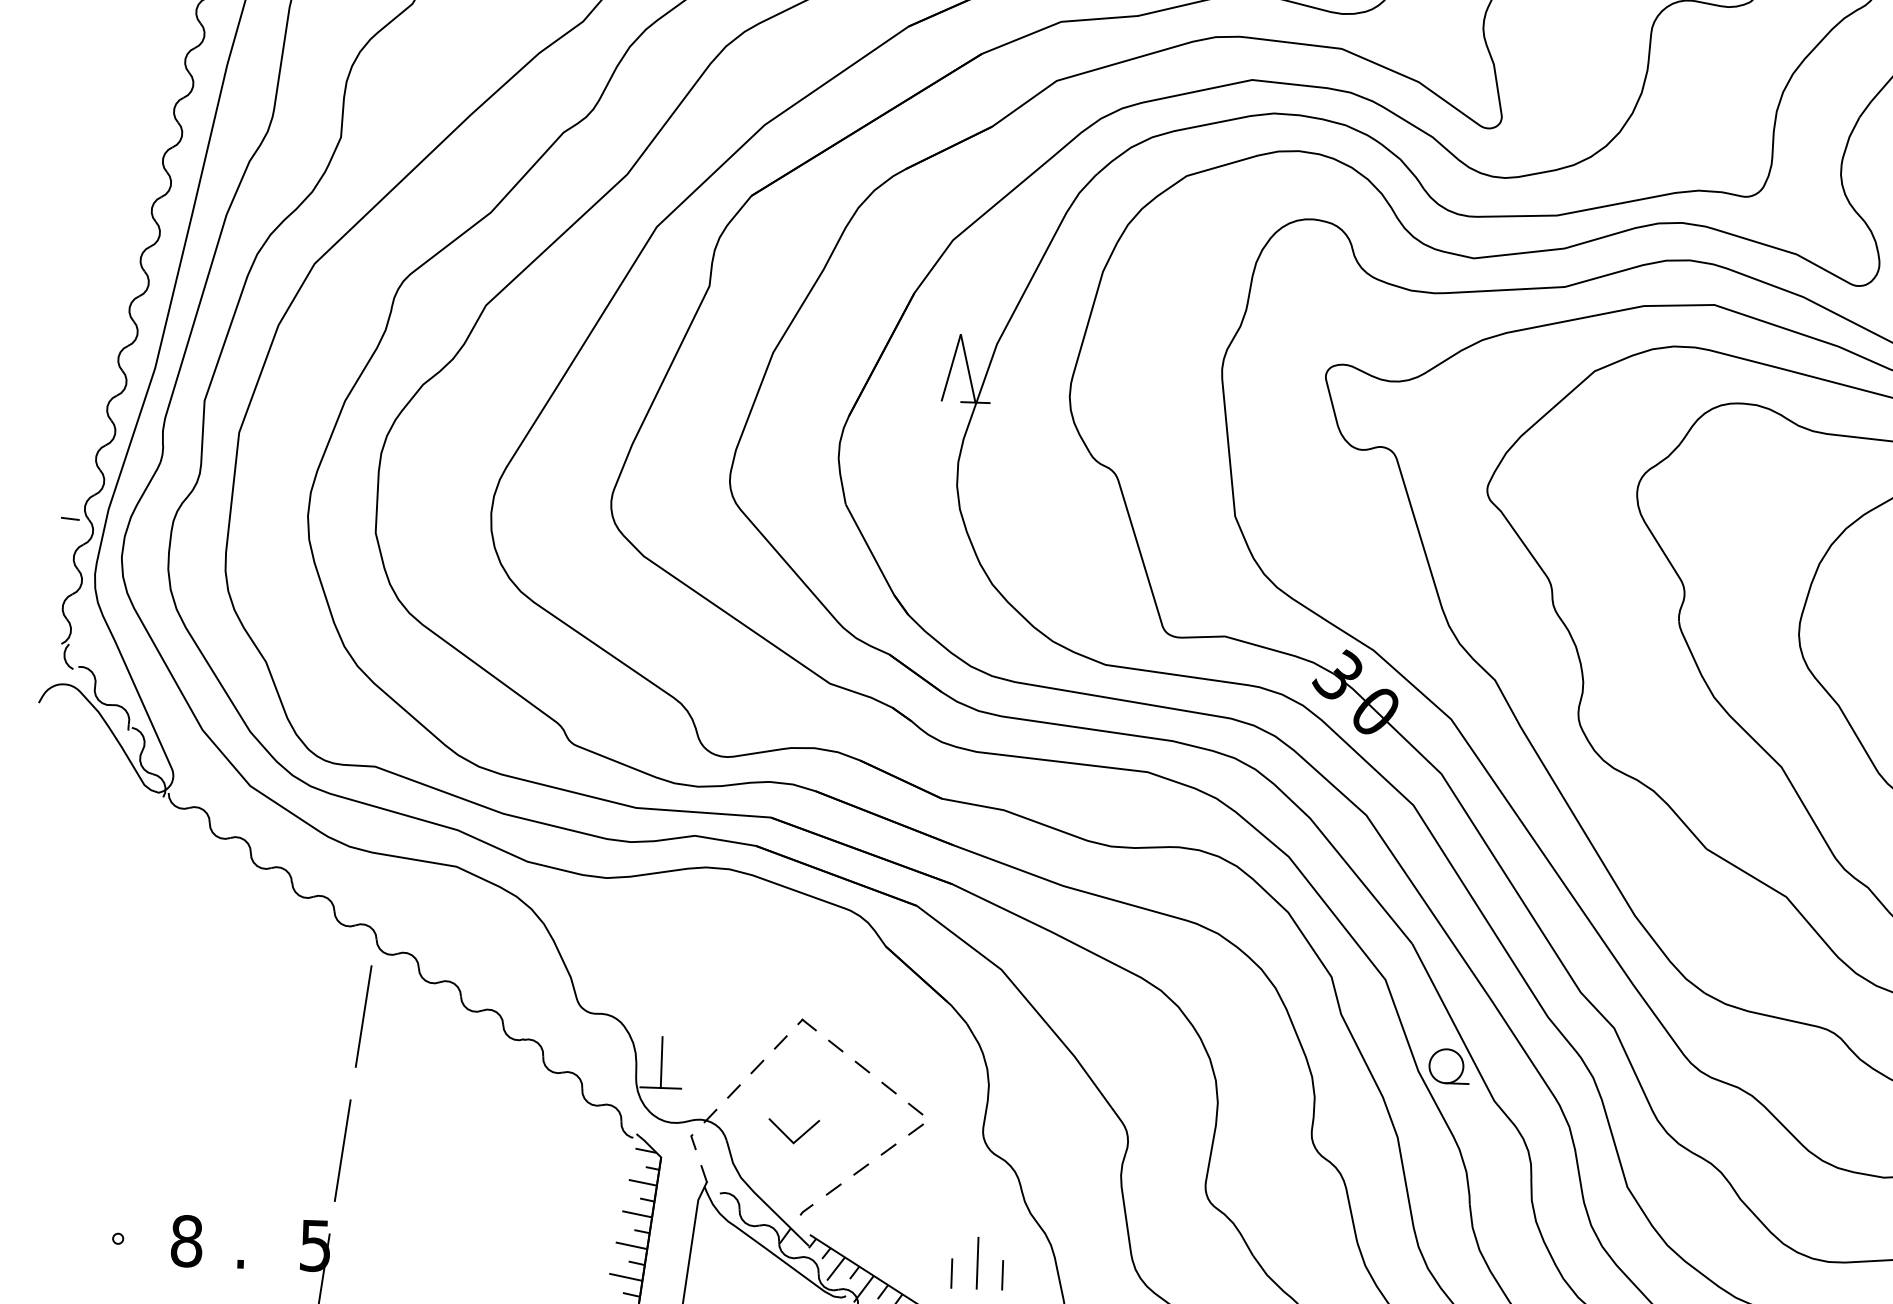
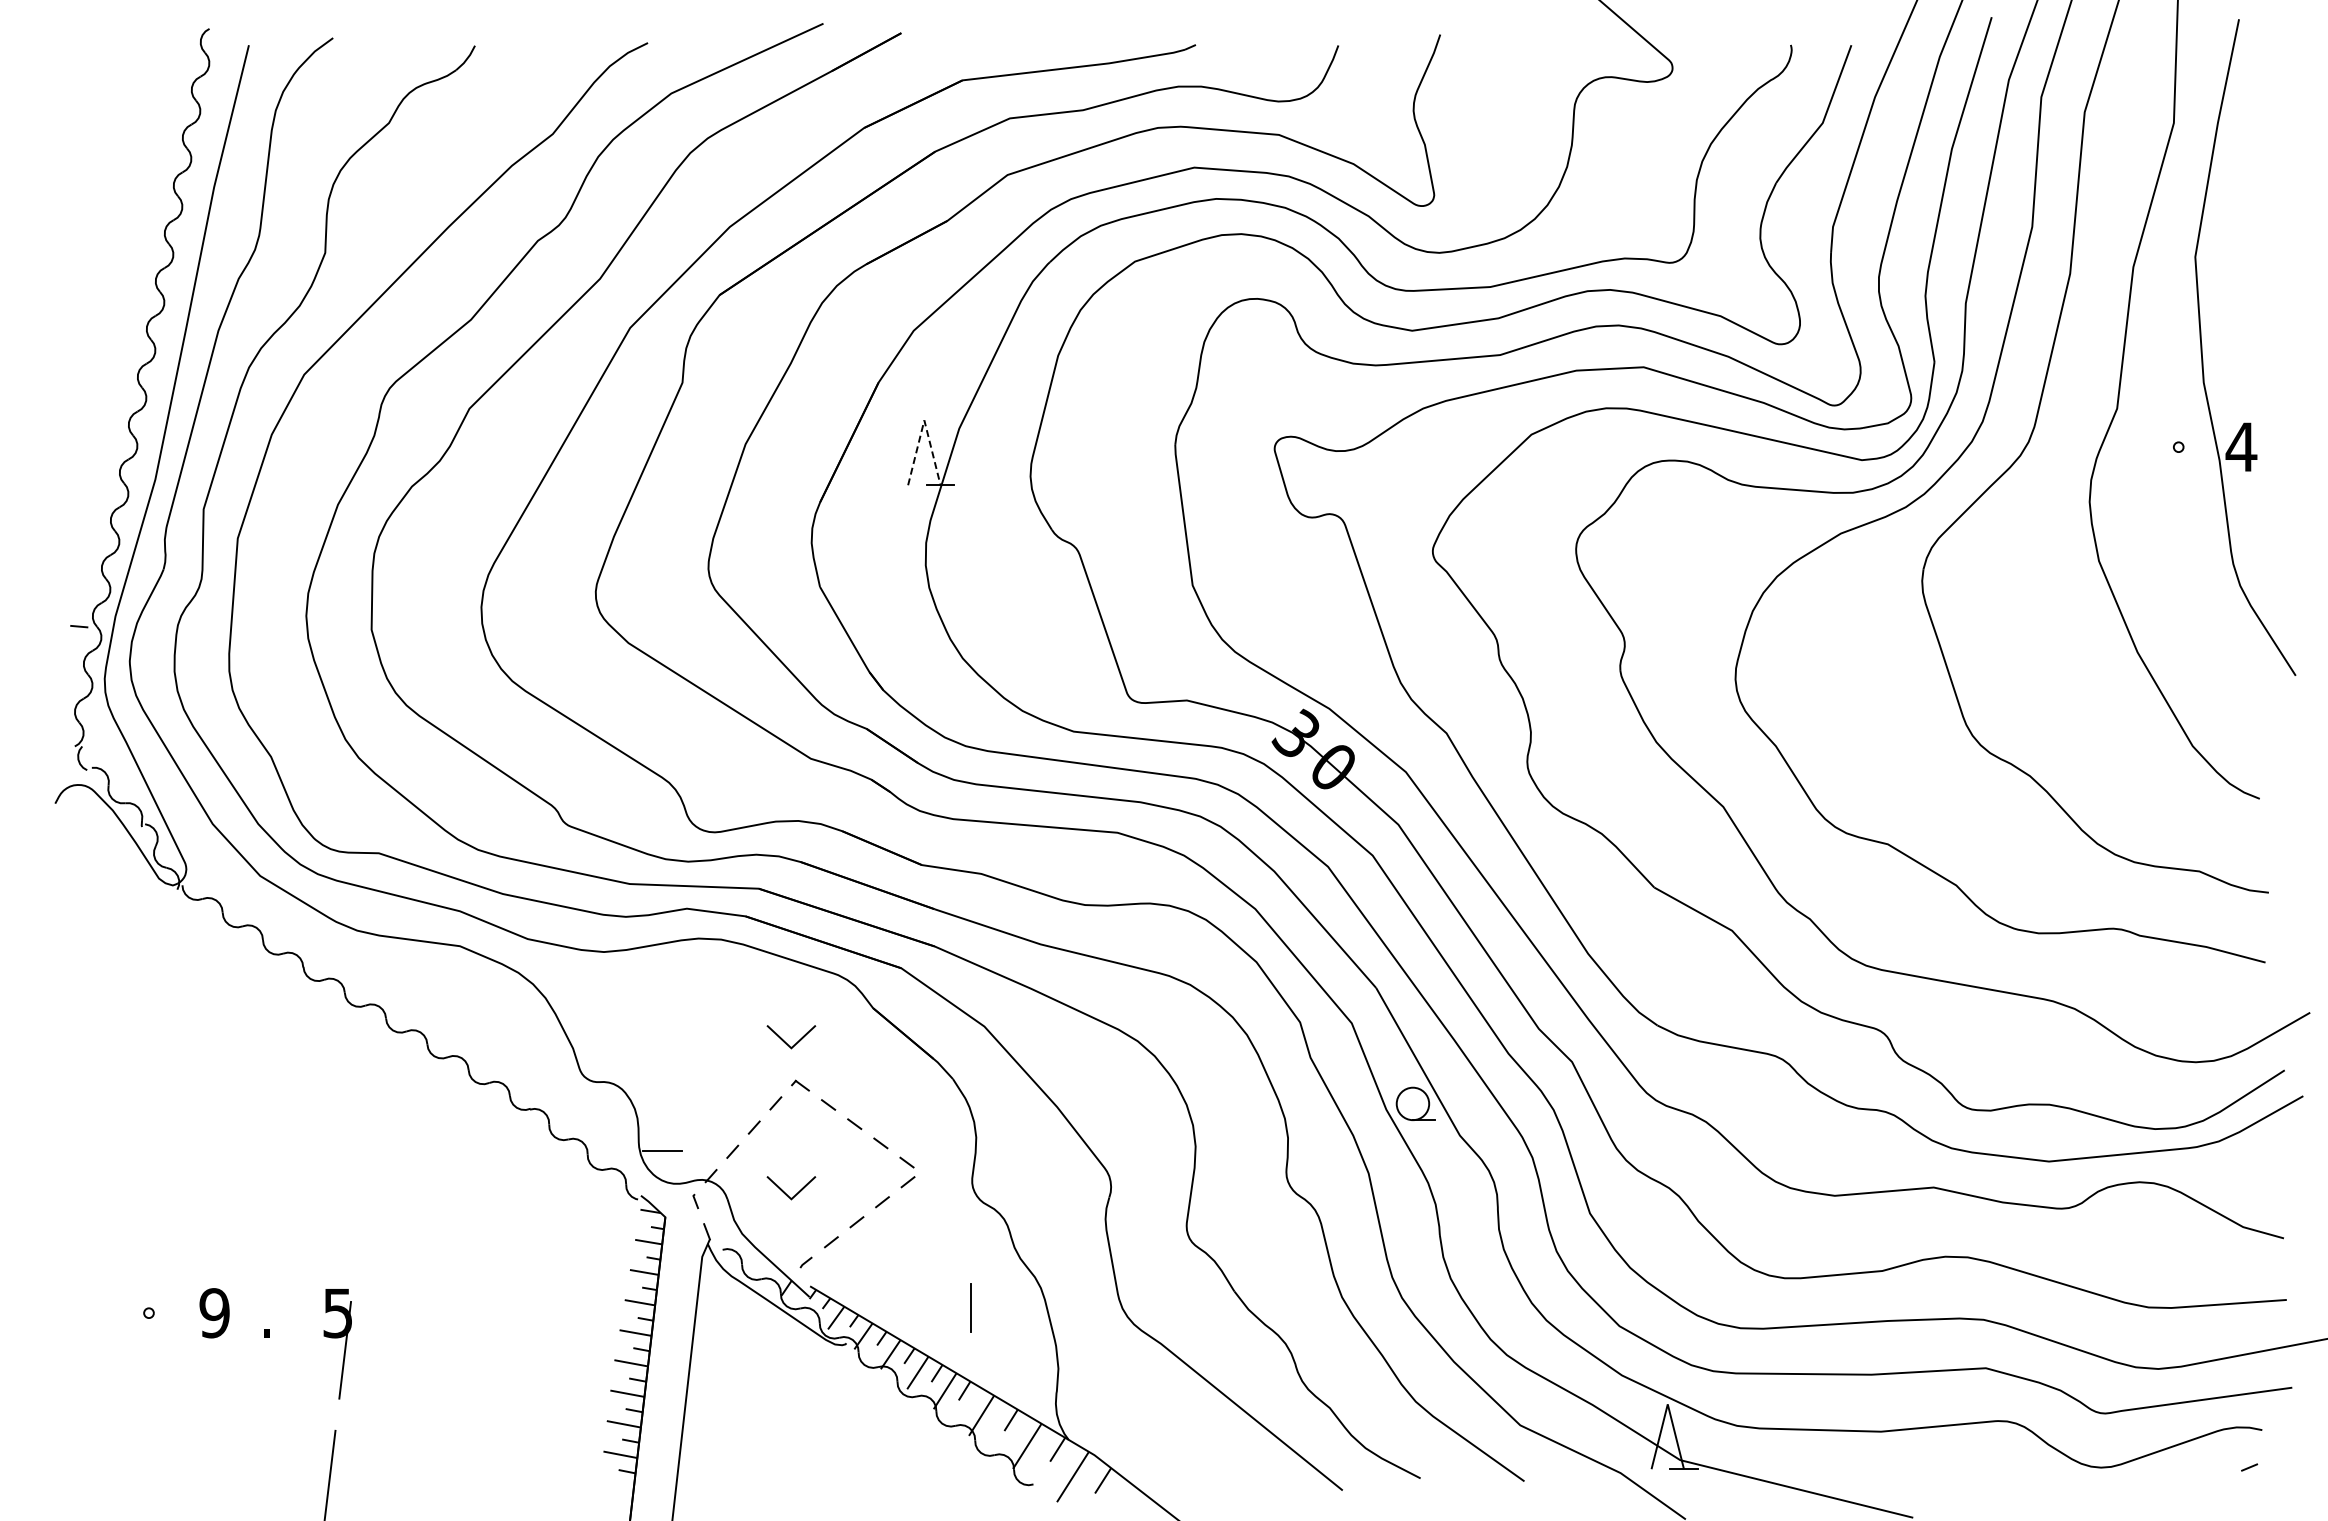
line: (961, 334) -> (924, 420), solid -> dashed
line: (794, 979) -> (786, 1042), added
line: (363, 1016) -> (376, 1092), removed
line: (661, 1062) -> (662, 1126), removed
line: (342, 1150) -> (360, 1221), removed
text: (186, 1241) -> (214, 1313), 8 -> 9
line: (952, 1273) -> (947, 1318), removed
line: (1002, 1275) -> (995, 1318), removed

